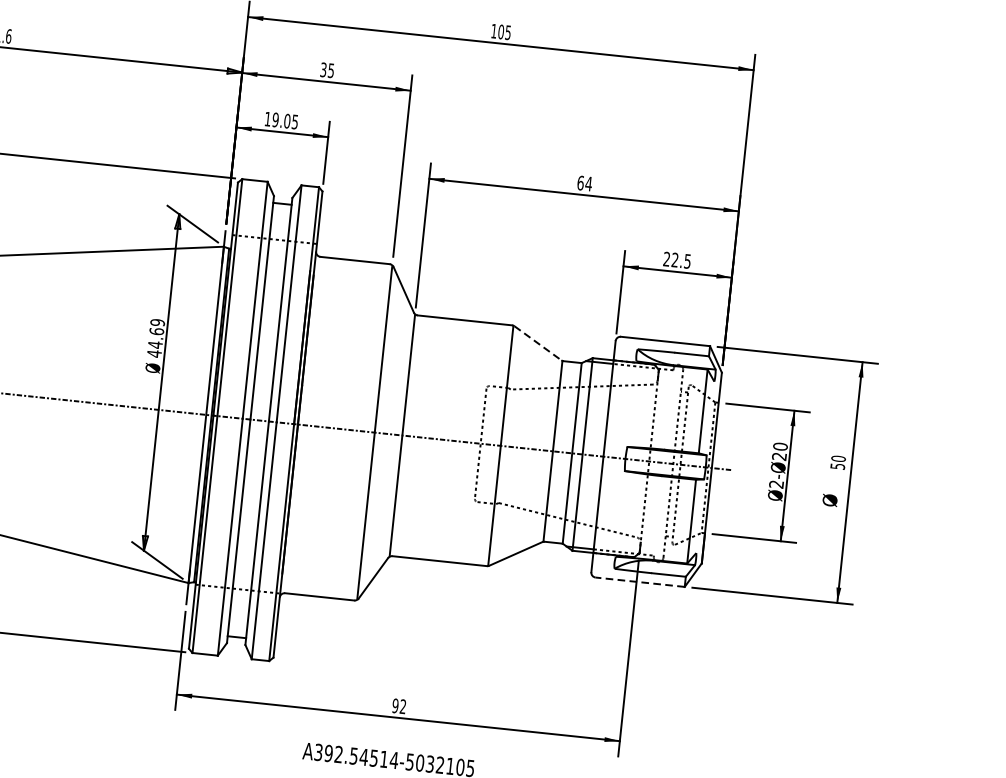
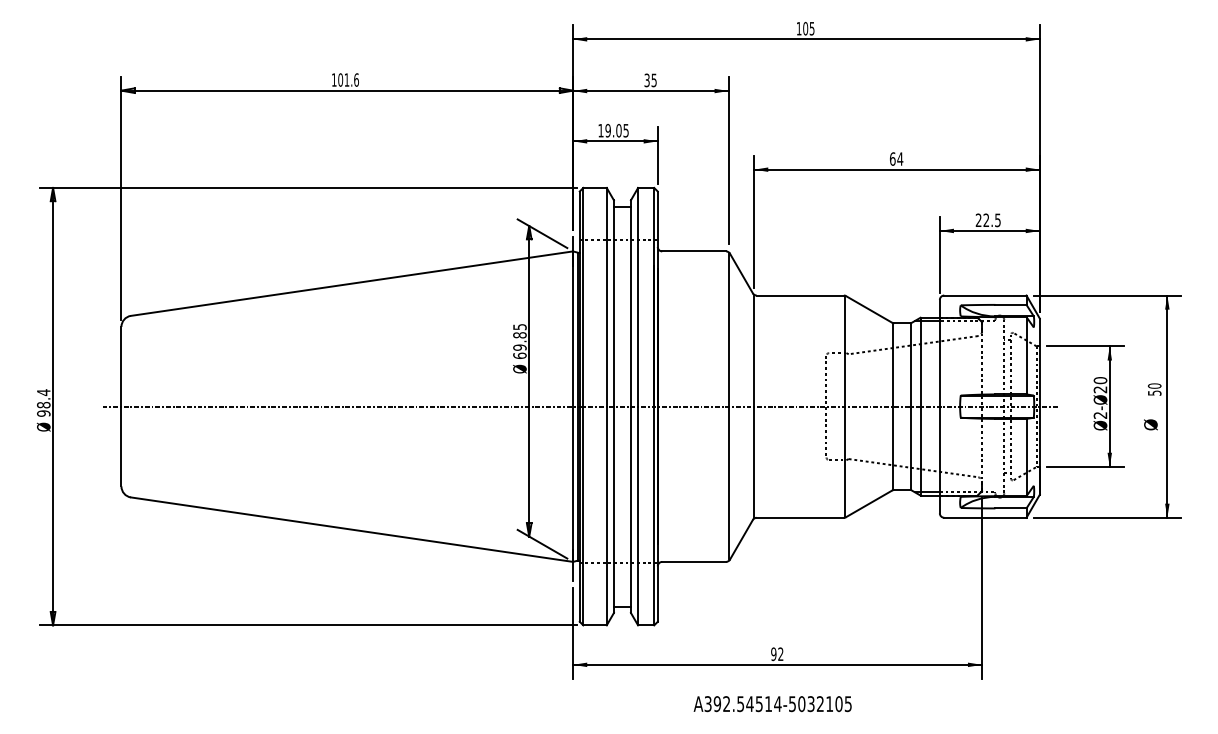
text: (155, 338) -> (519, 341), 44.69 -> 69.85
line: (538, 343) -> (869, 309), dashed -> solid
line: (639, 581) -> (984, 517), dashed -> solid

